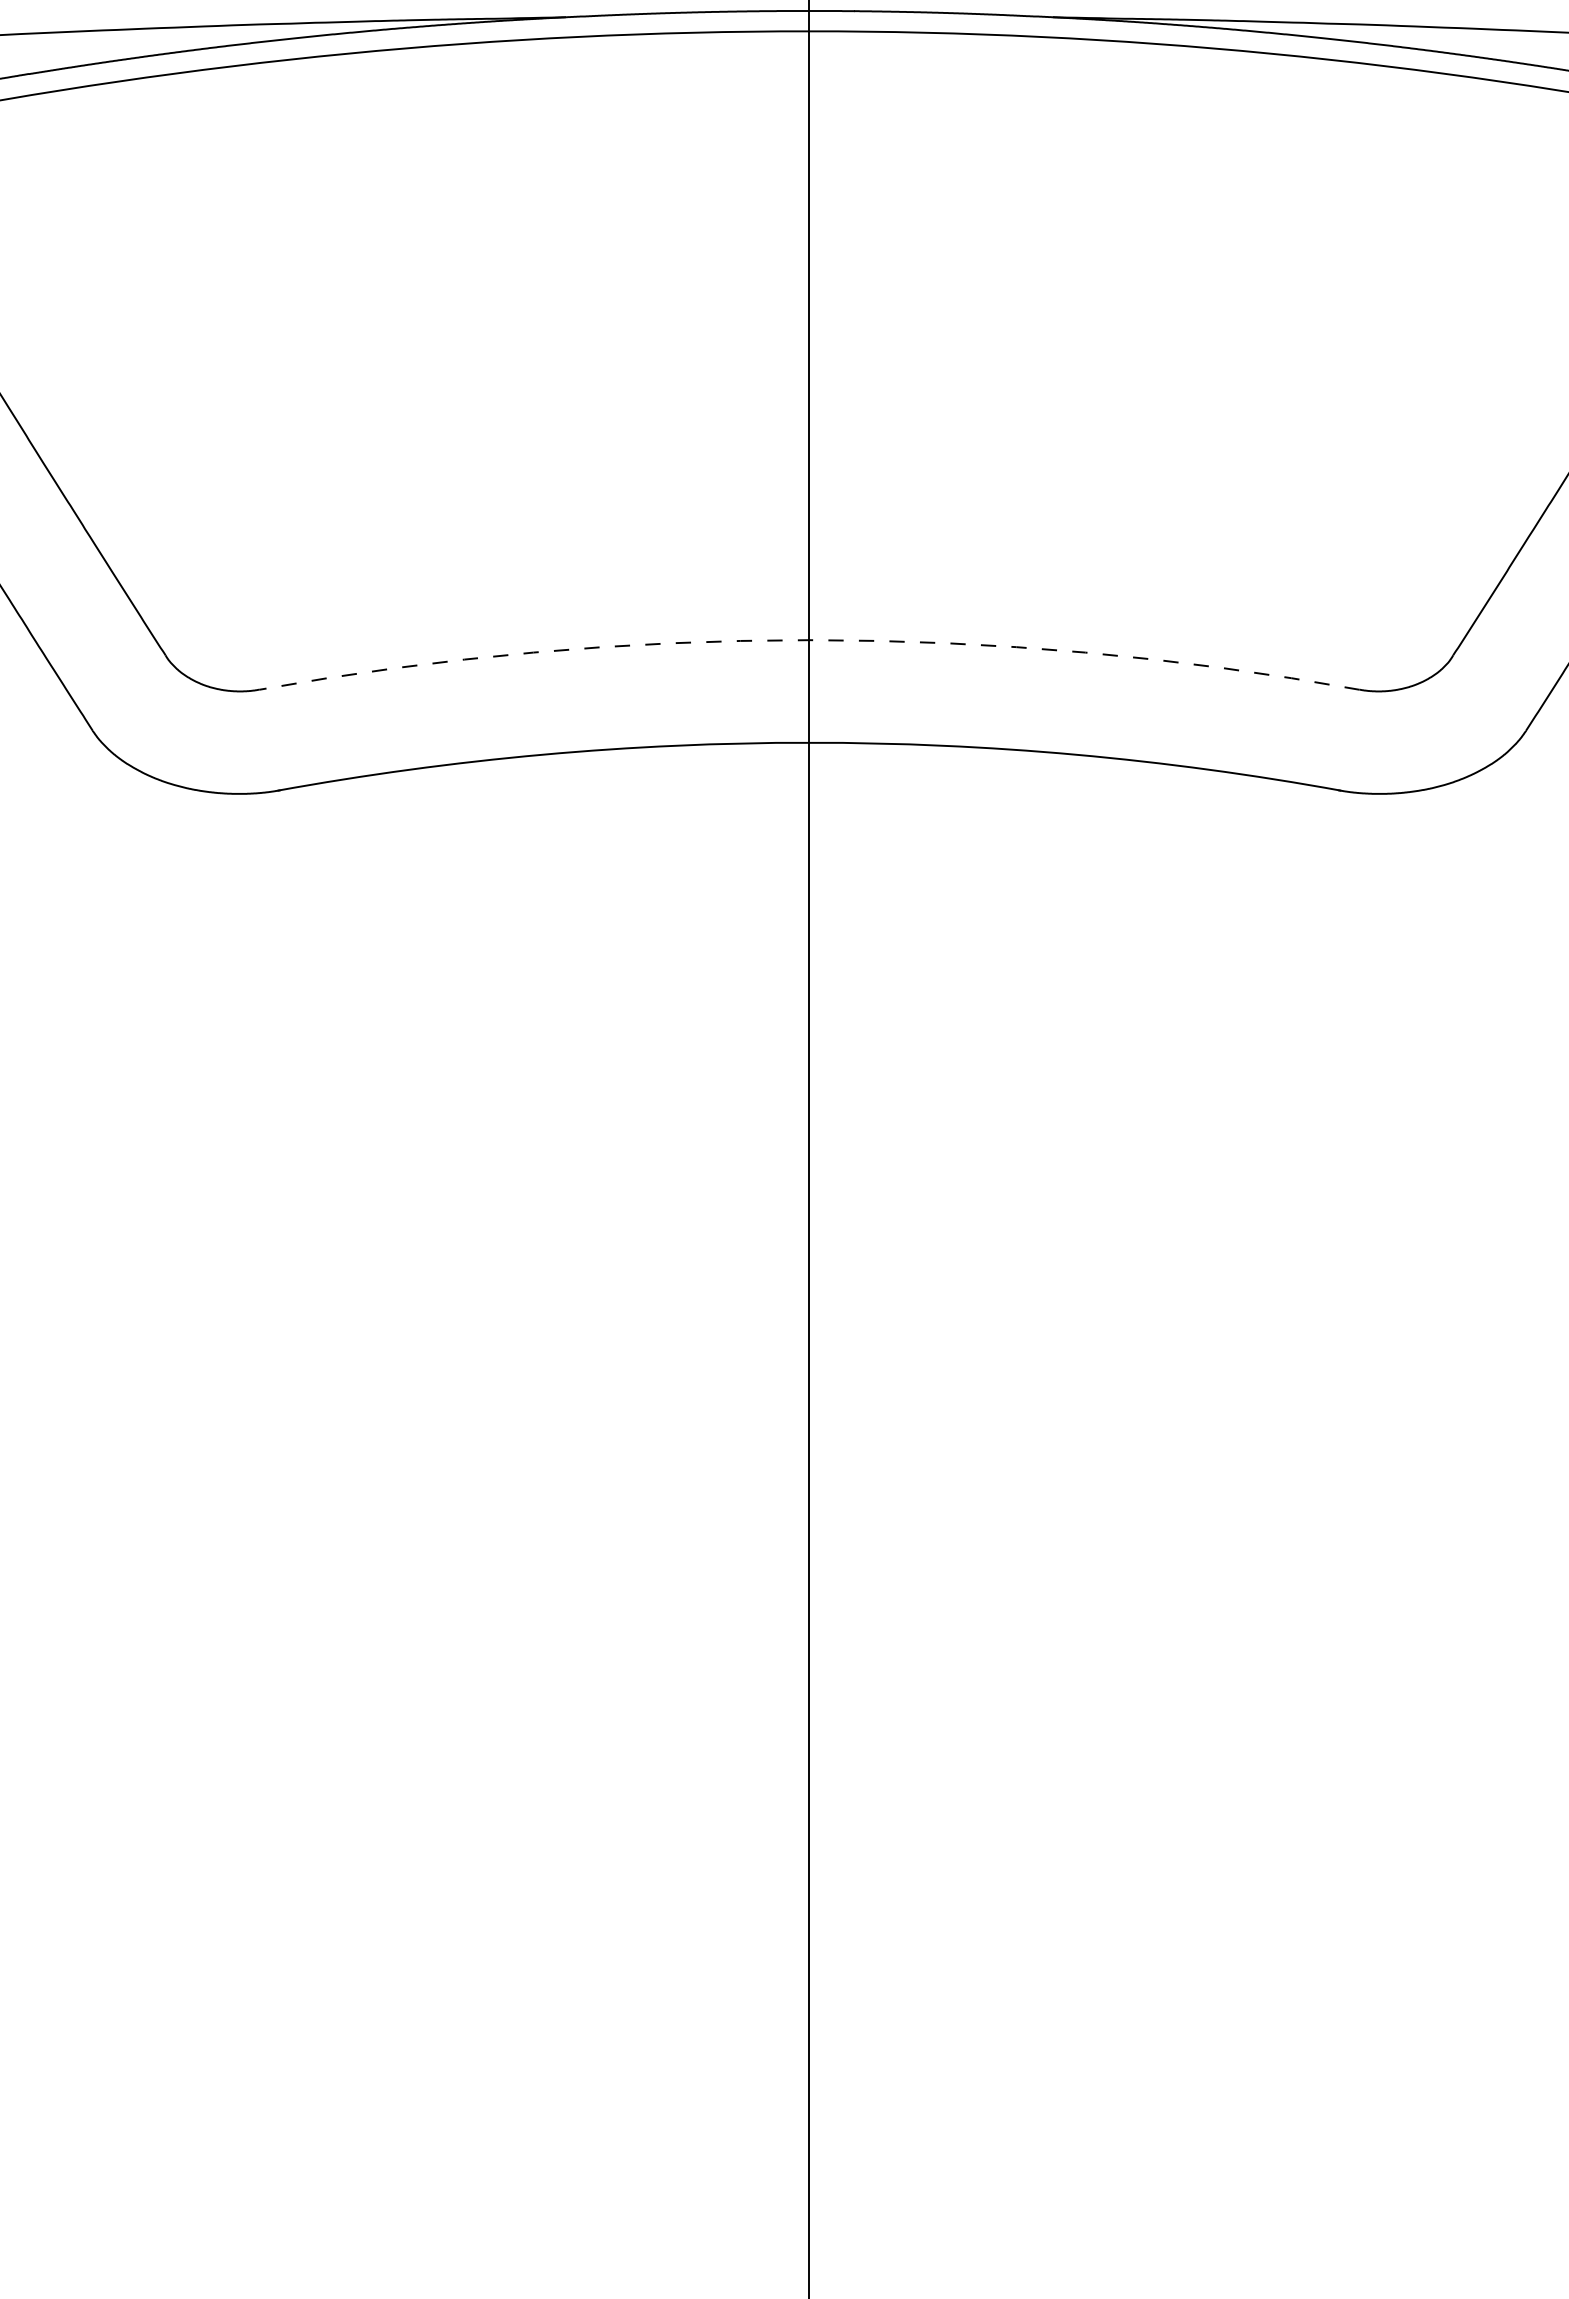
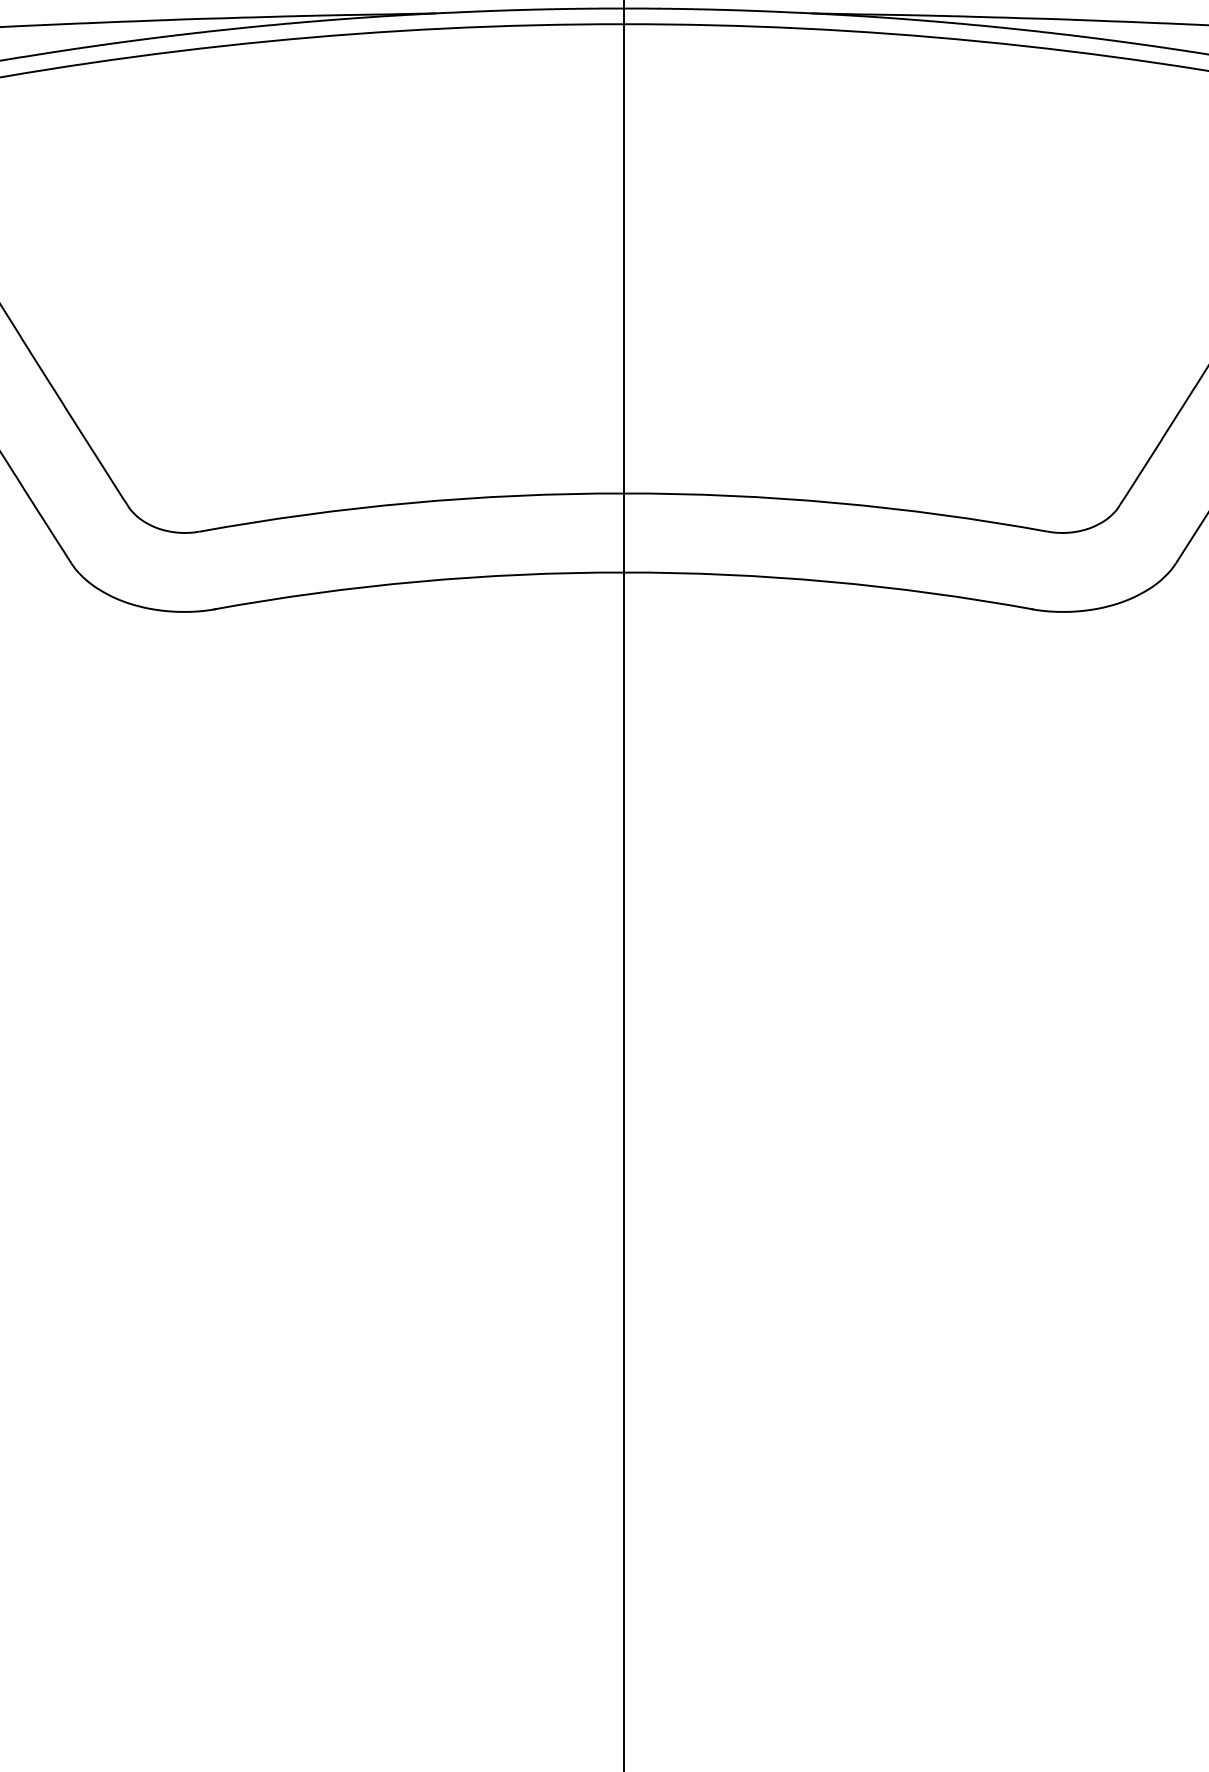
arc: (809, 640) -> (623, 493), dashed -> solid

